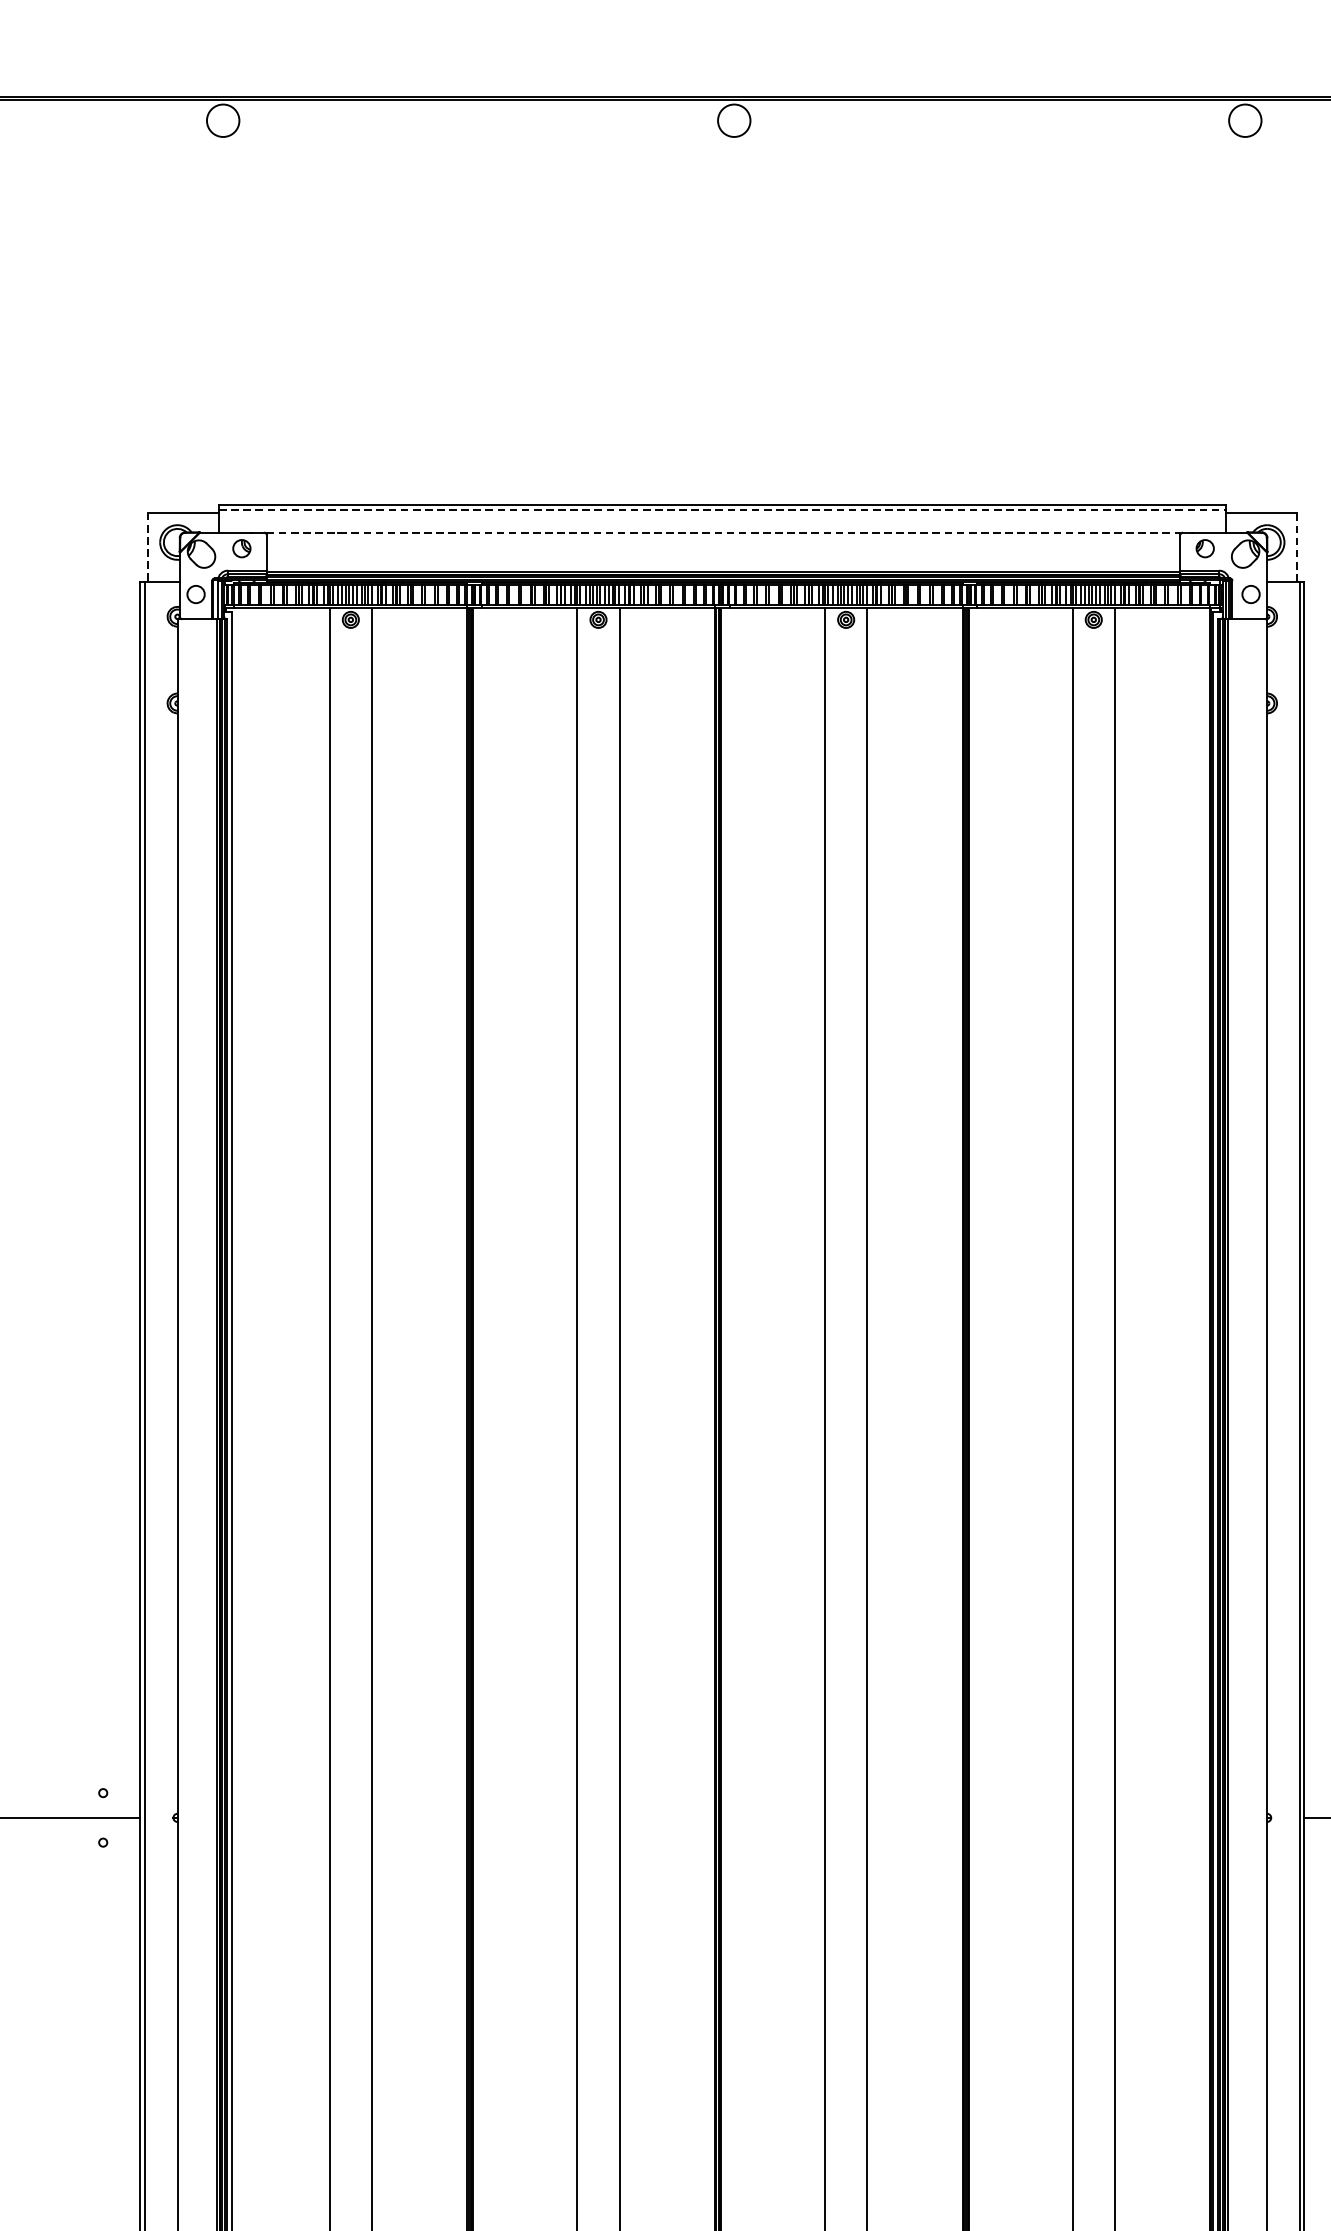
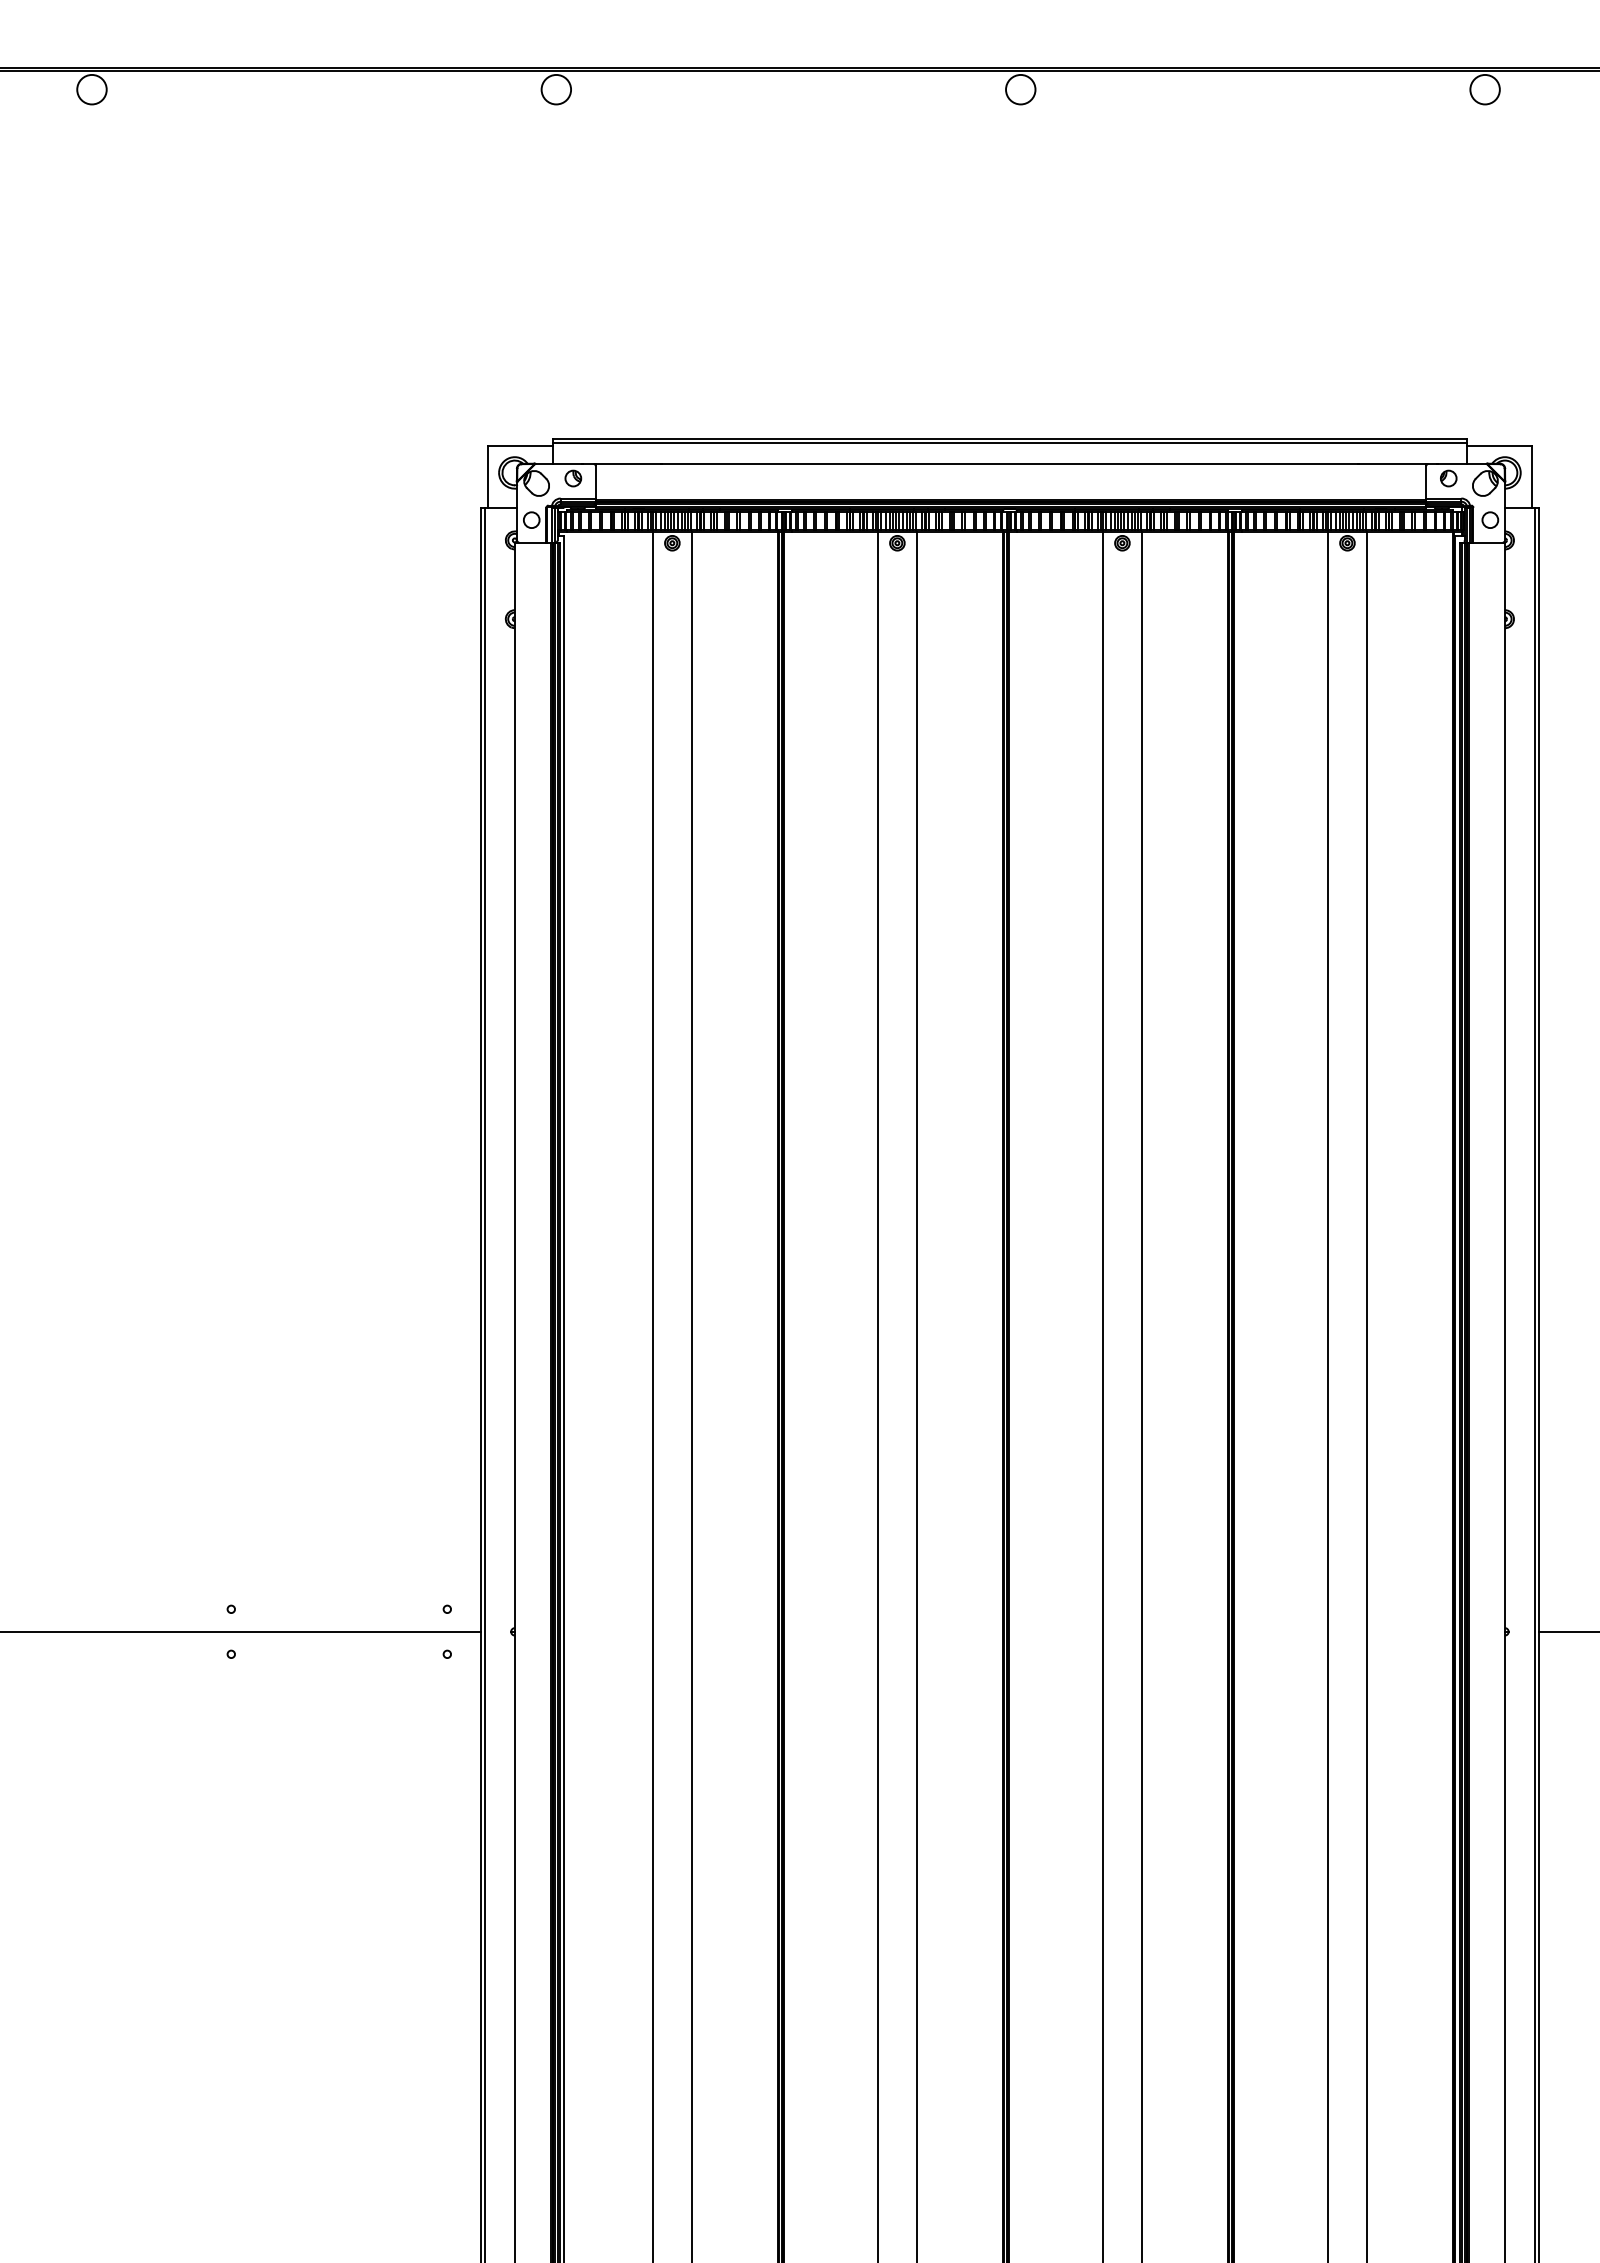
line: (722, 510) -> (1010, 443), dashed -> solid
line: (724, 532) -> (1011, 463), dashed -> solid
line: (1296, 546) -> (1531, 476), dashed -> solid
line: (147, 547) -> (487, 477), dashed -> solid

